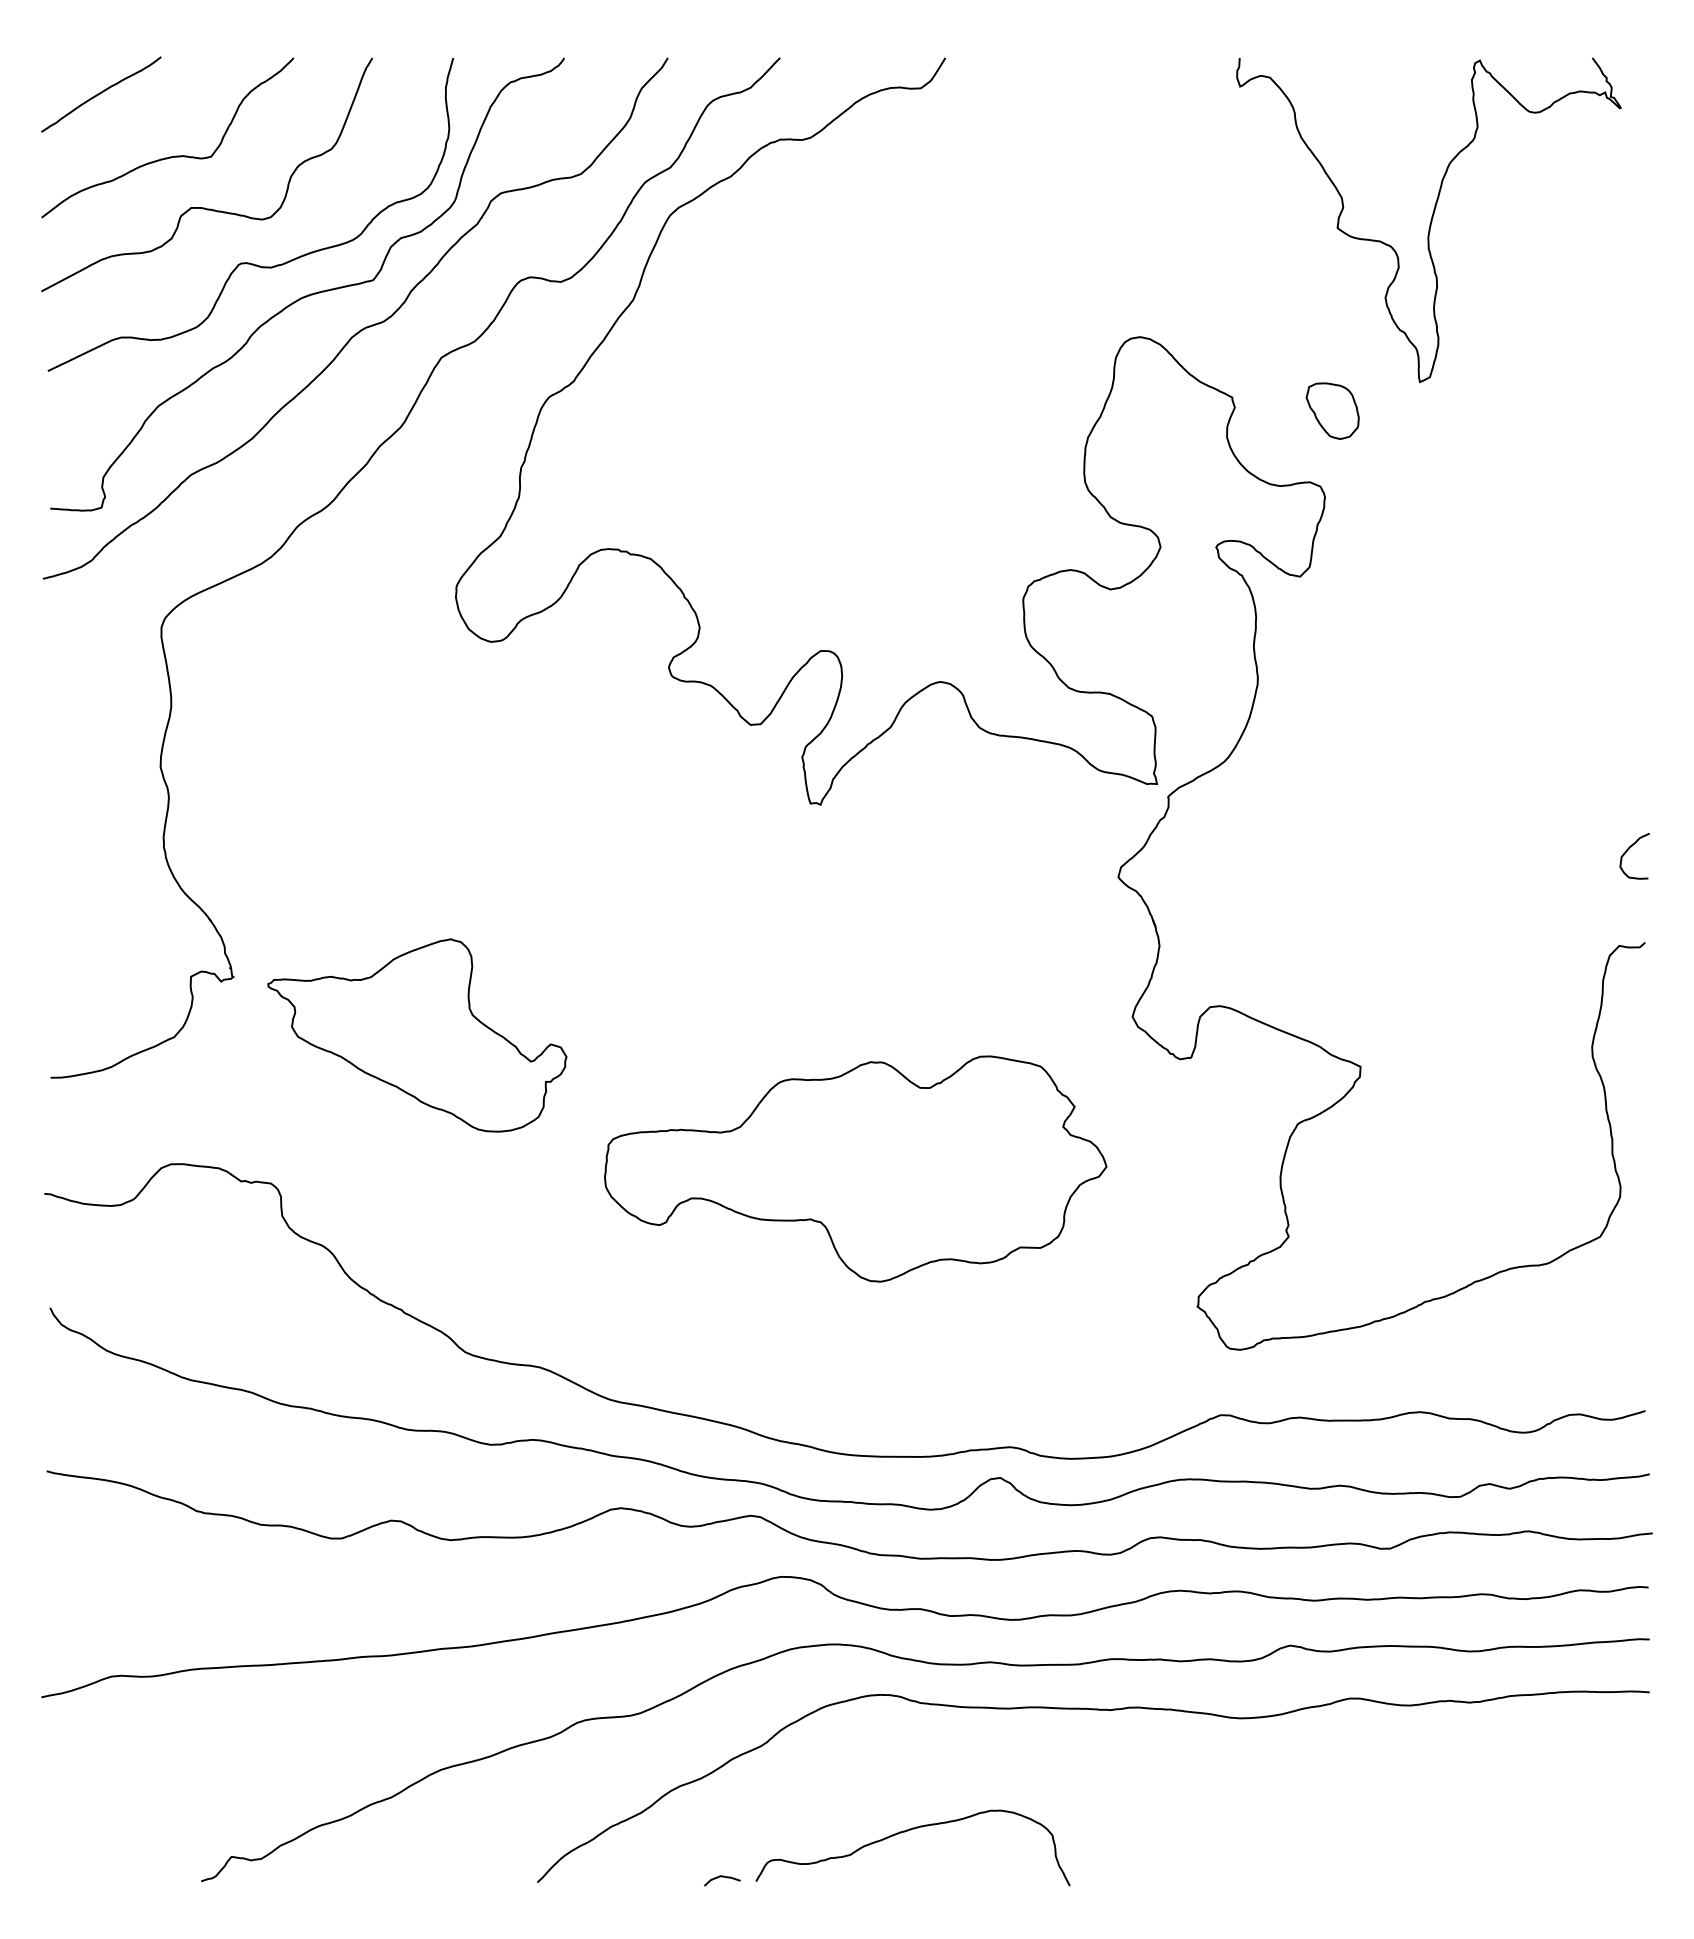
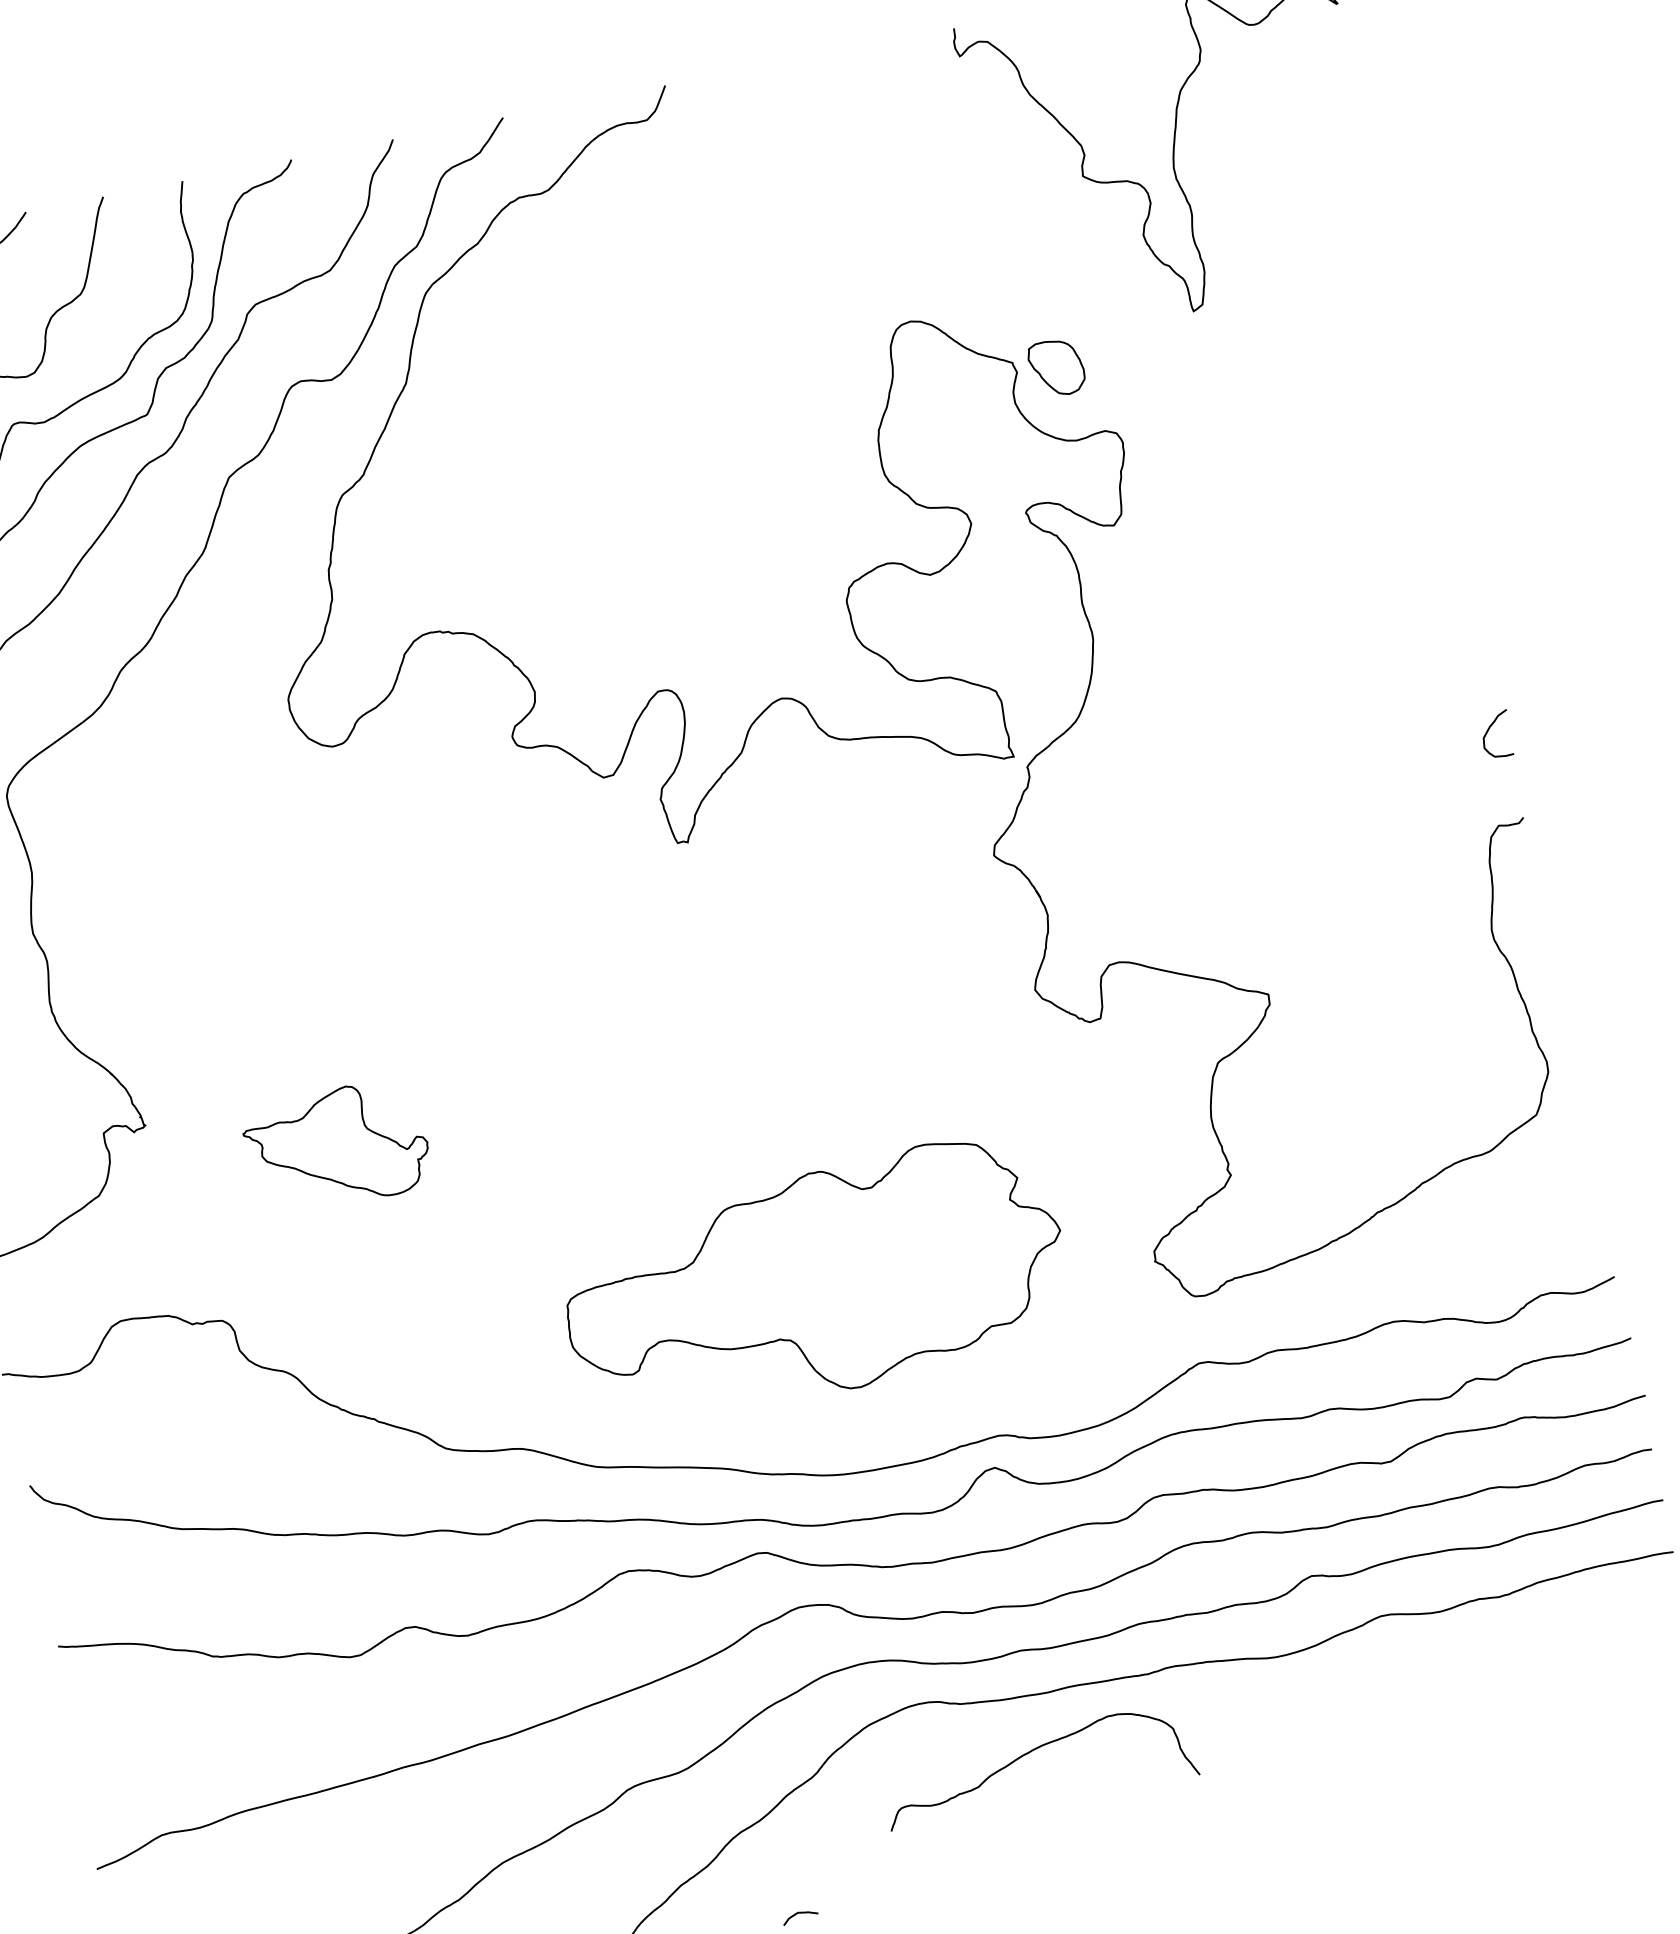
part: (1332, 410) -> (1056, 367), moved
part: (417, 1035) -> (337, 1147), size x0.6
part: (855, 1168) -> (814, 1280), moved
curve: (908, 1831) -> (1031, 1752), moved

